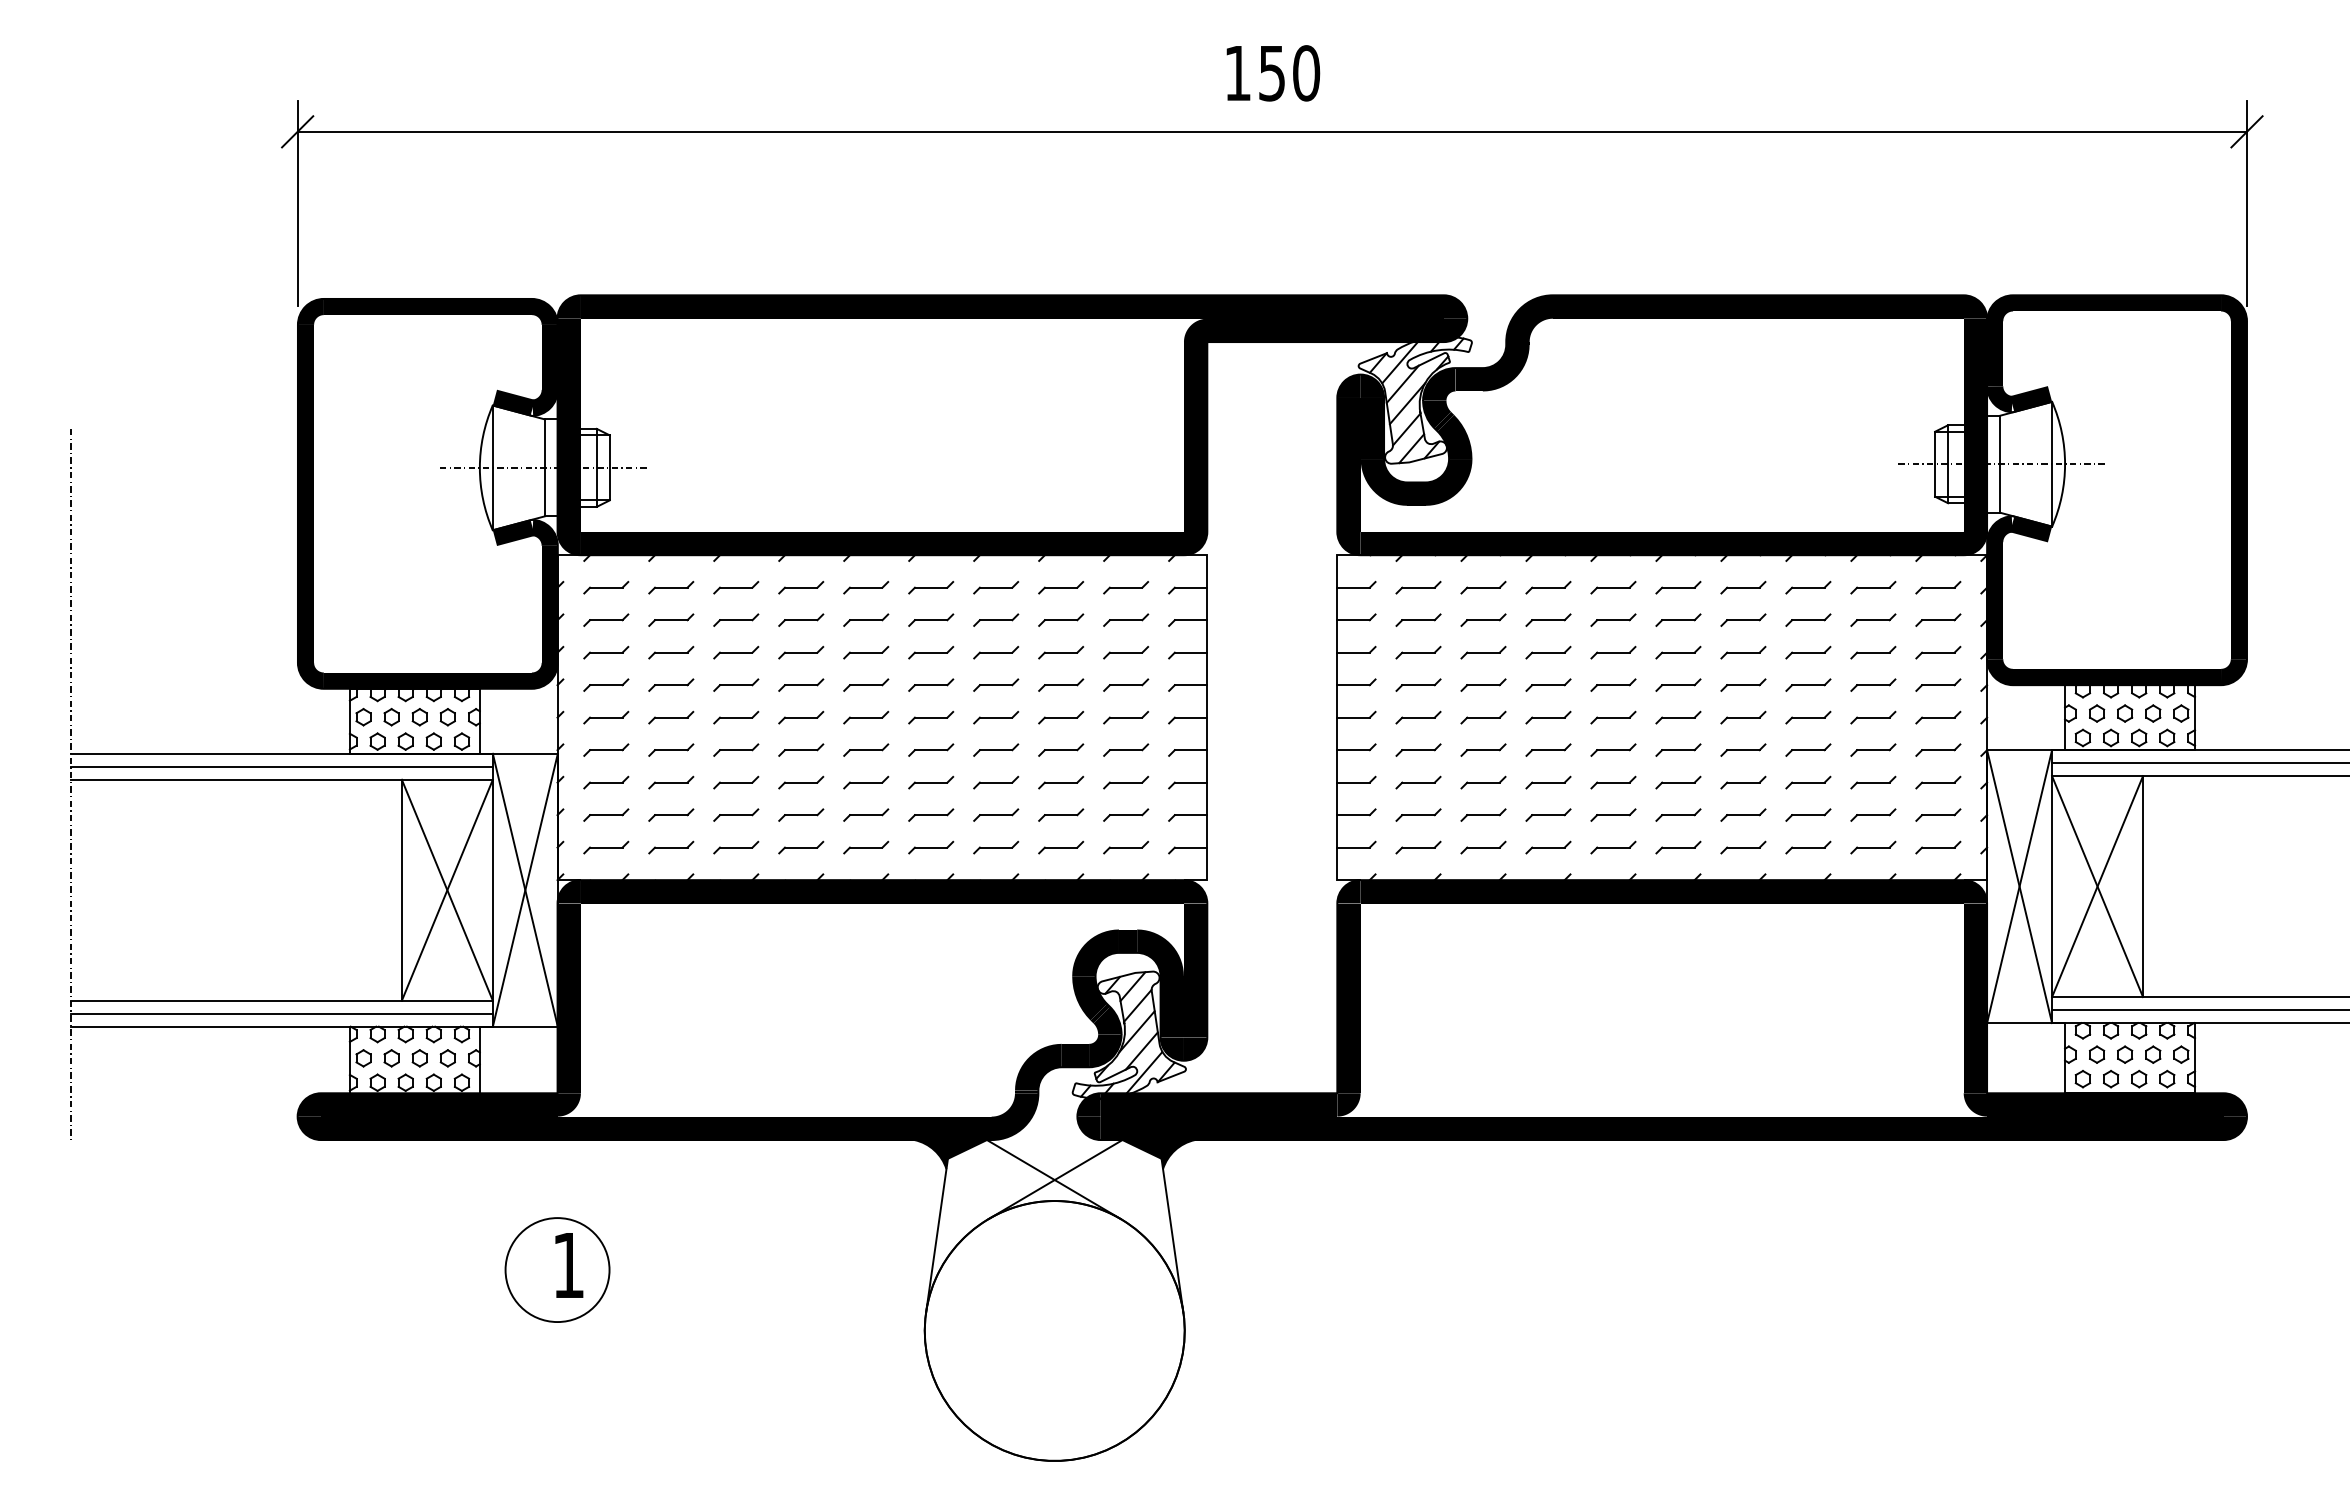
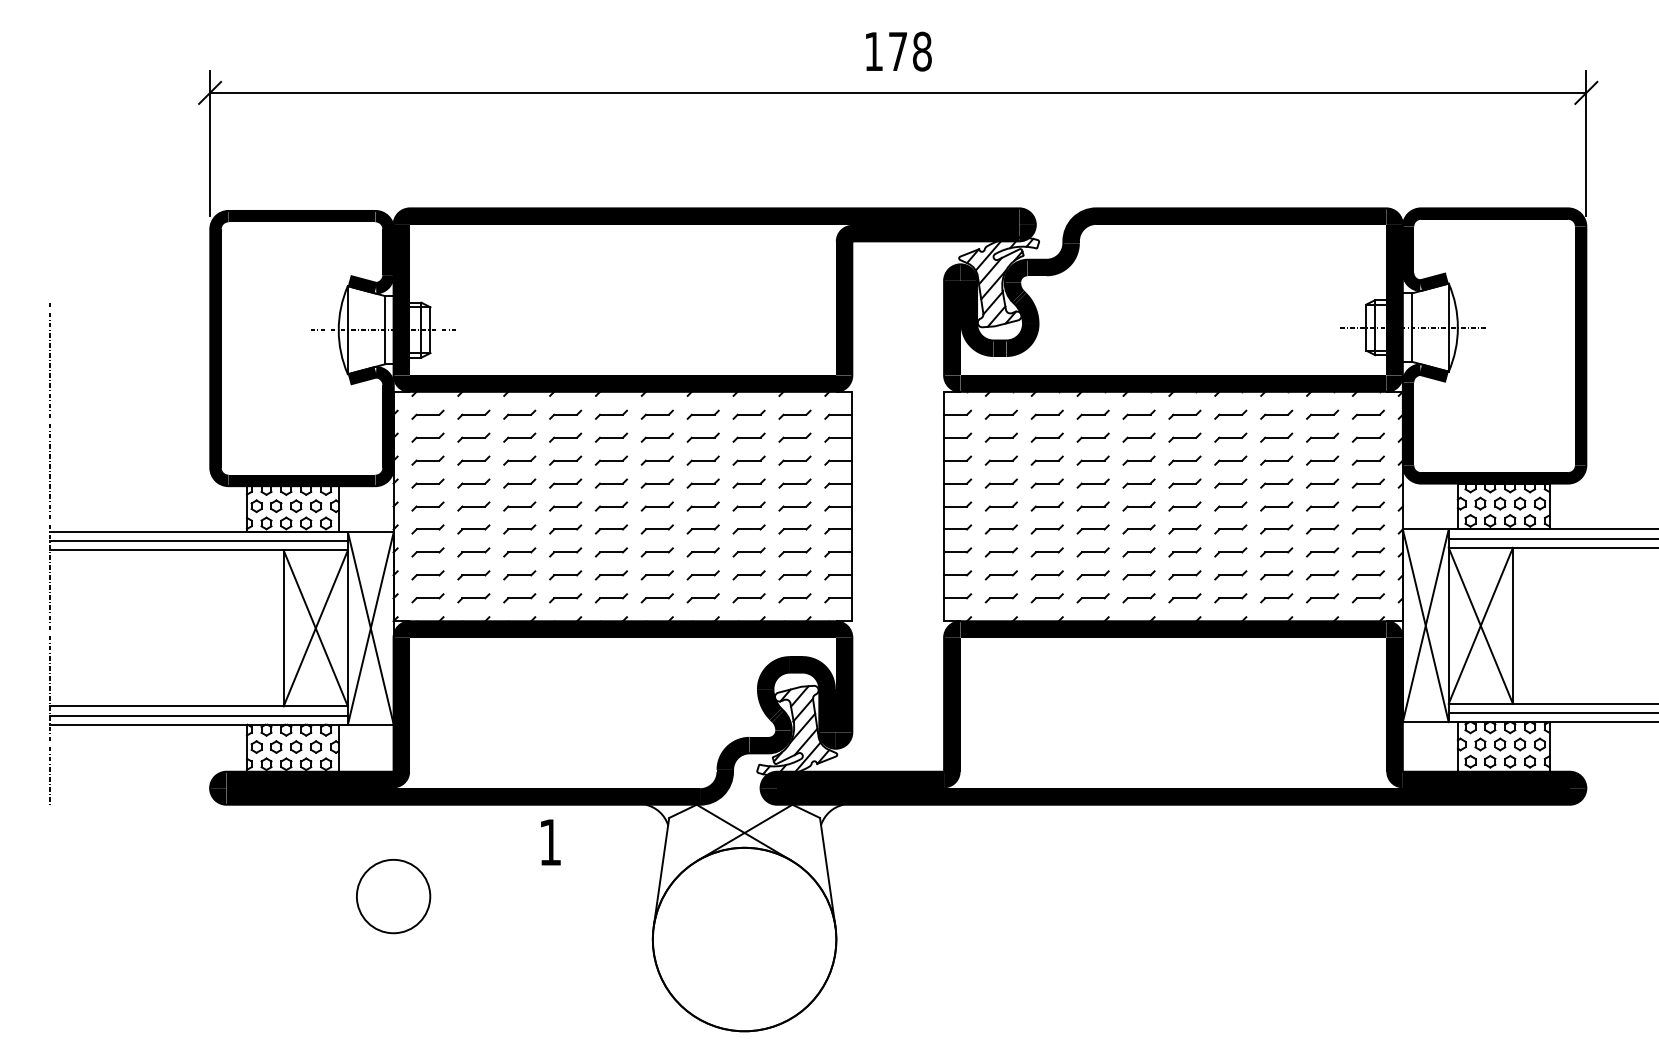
text: (1289, 73) -> (910, 51), 150 -> 178
fill: (950, 1154) -> (671, 814), removed
fill: (1158, 1154) -> (817, 814), removed
text: (569, 1265) -> (550, 842), moved

